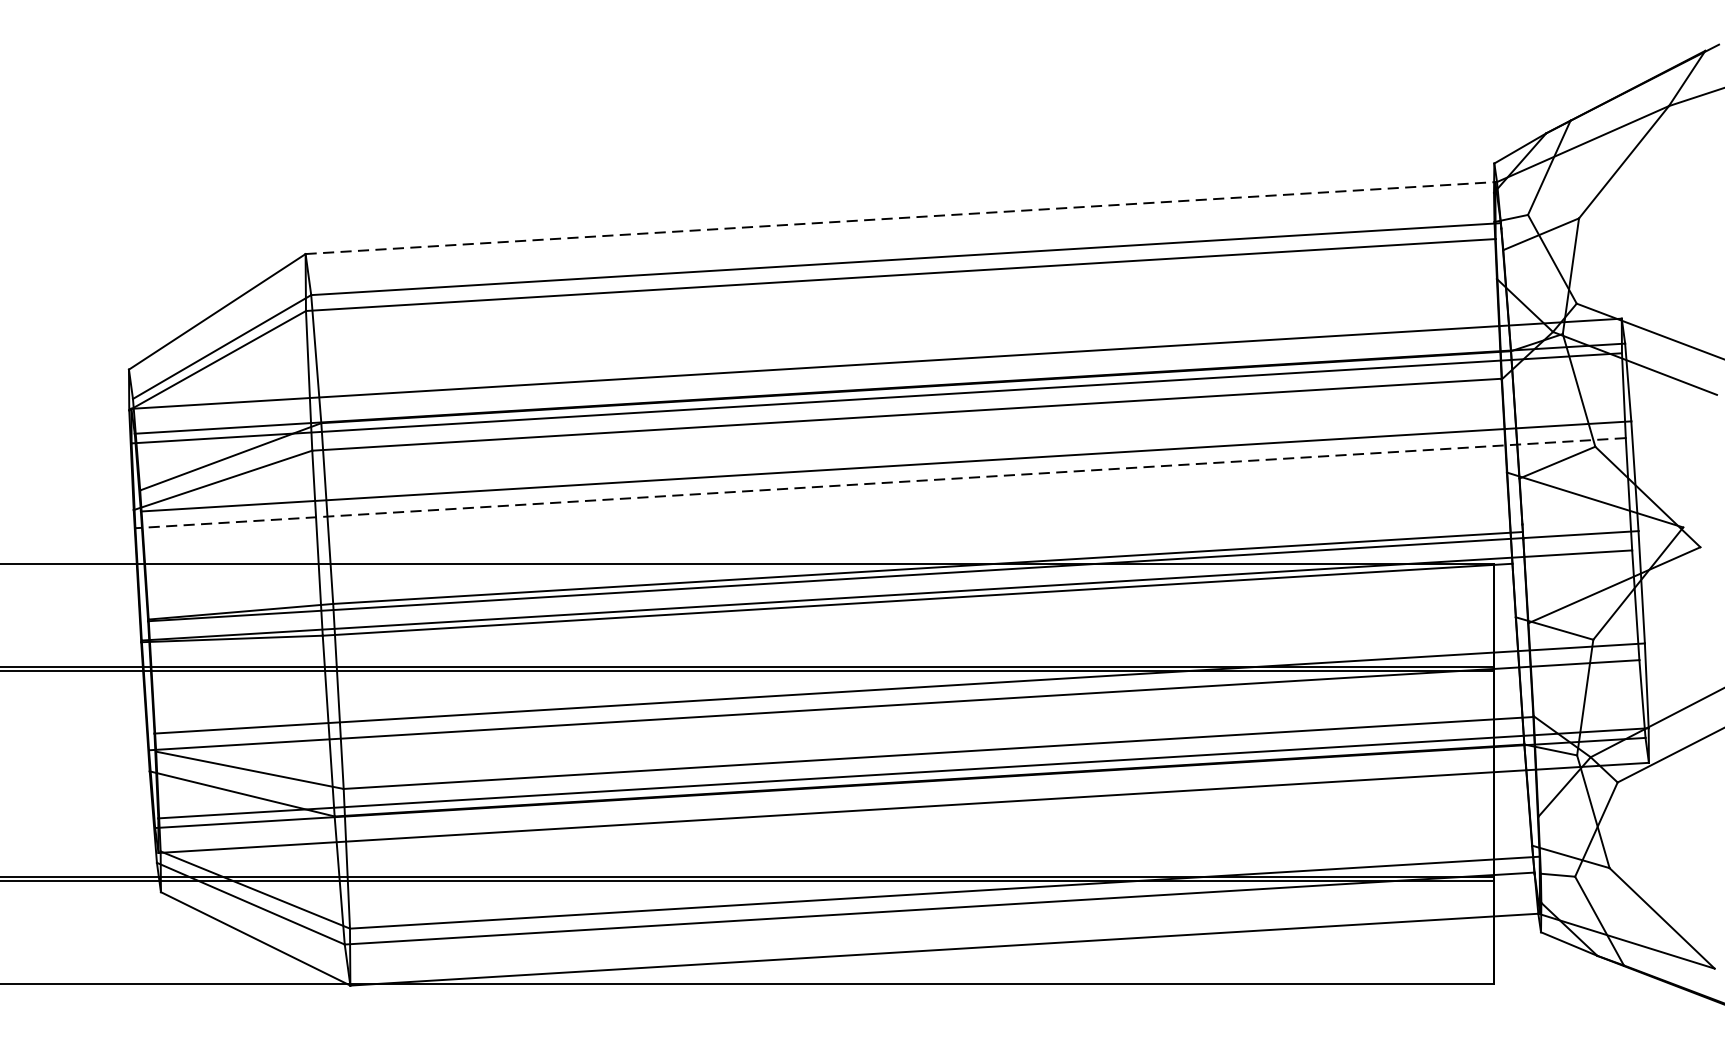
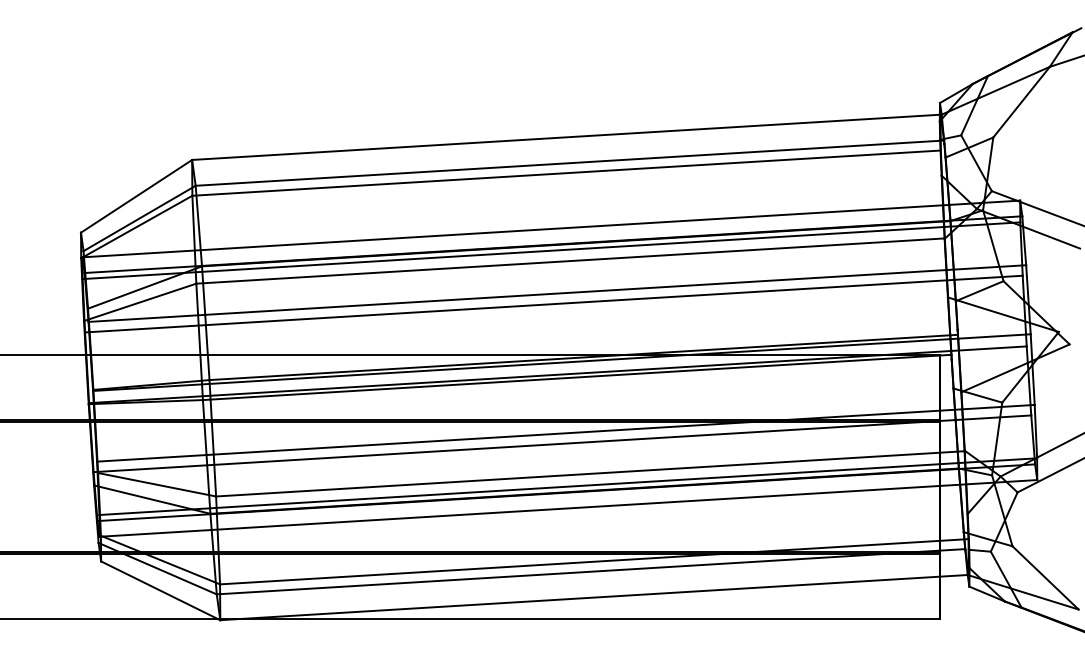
line: (900, 218) -> (566, 137), dashed -> solid
line: (879, 483) -> (553, 304), dashed -> solid

